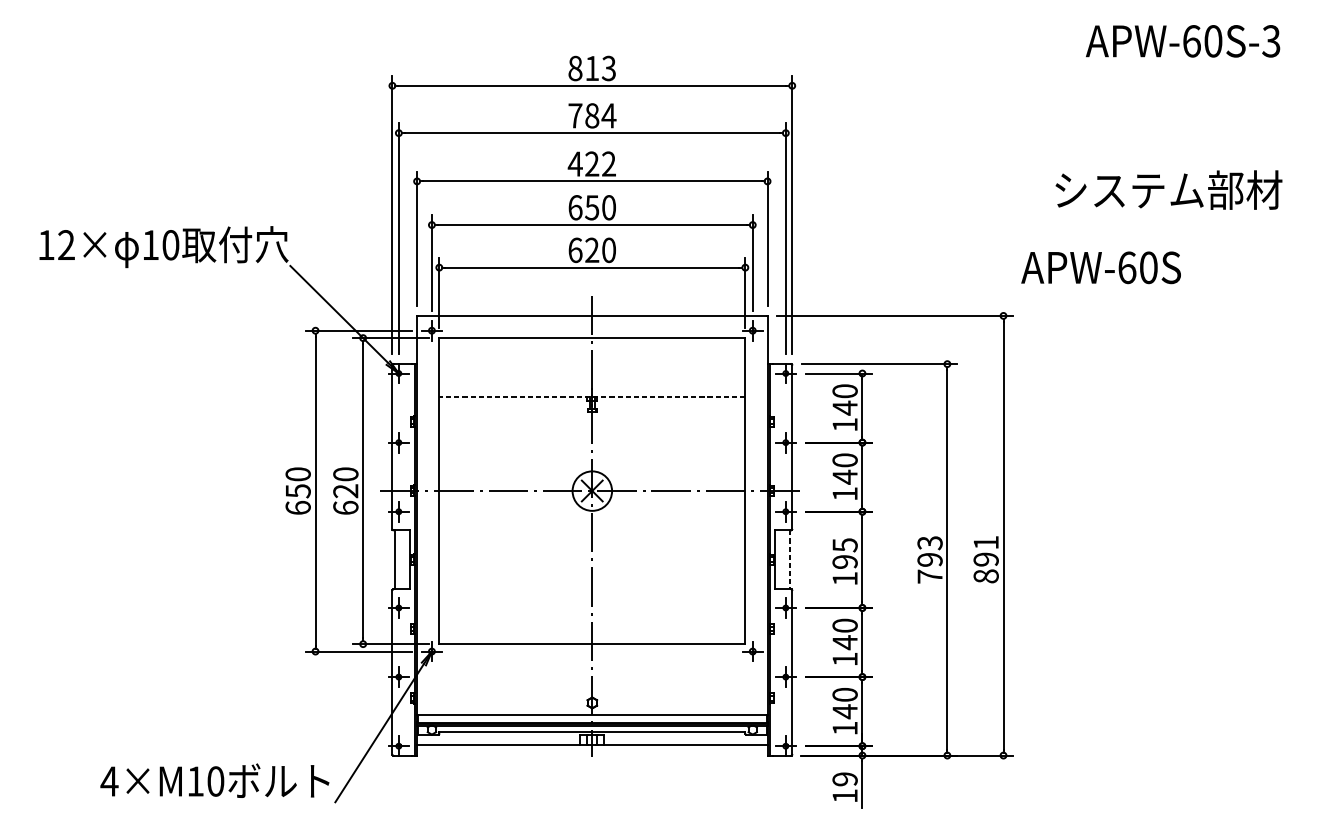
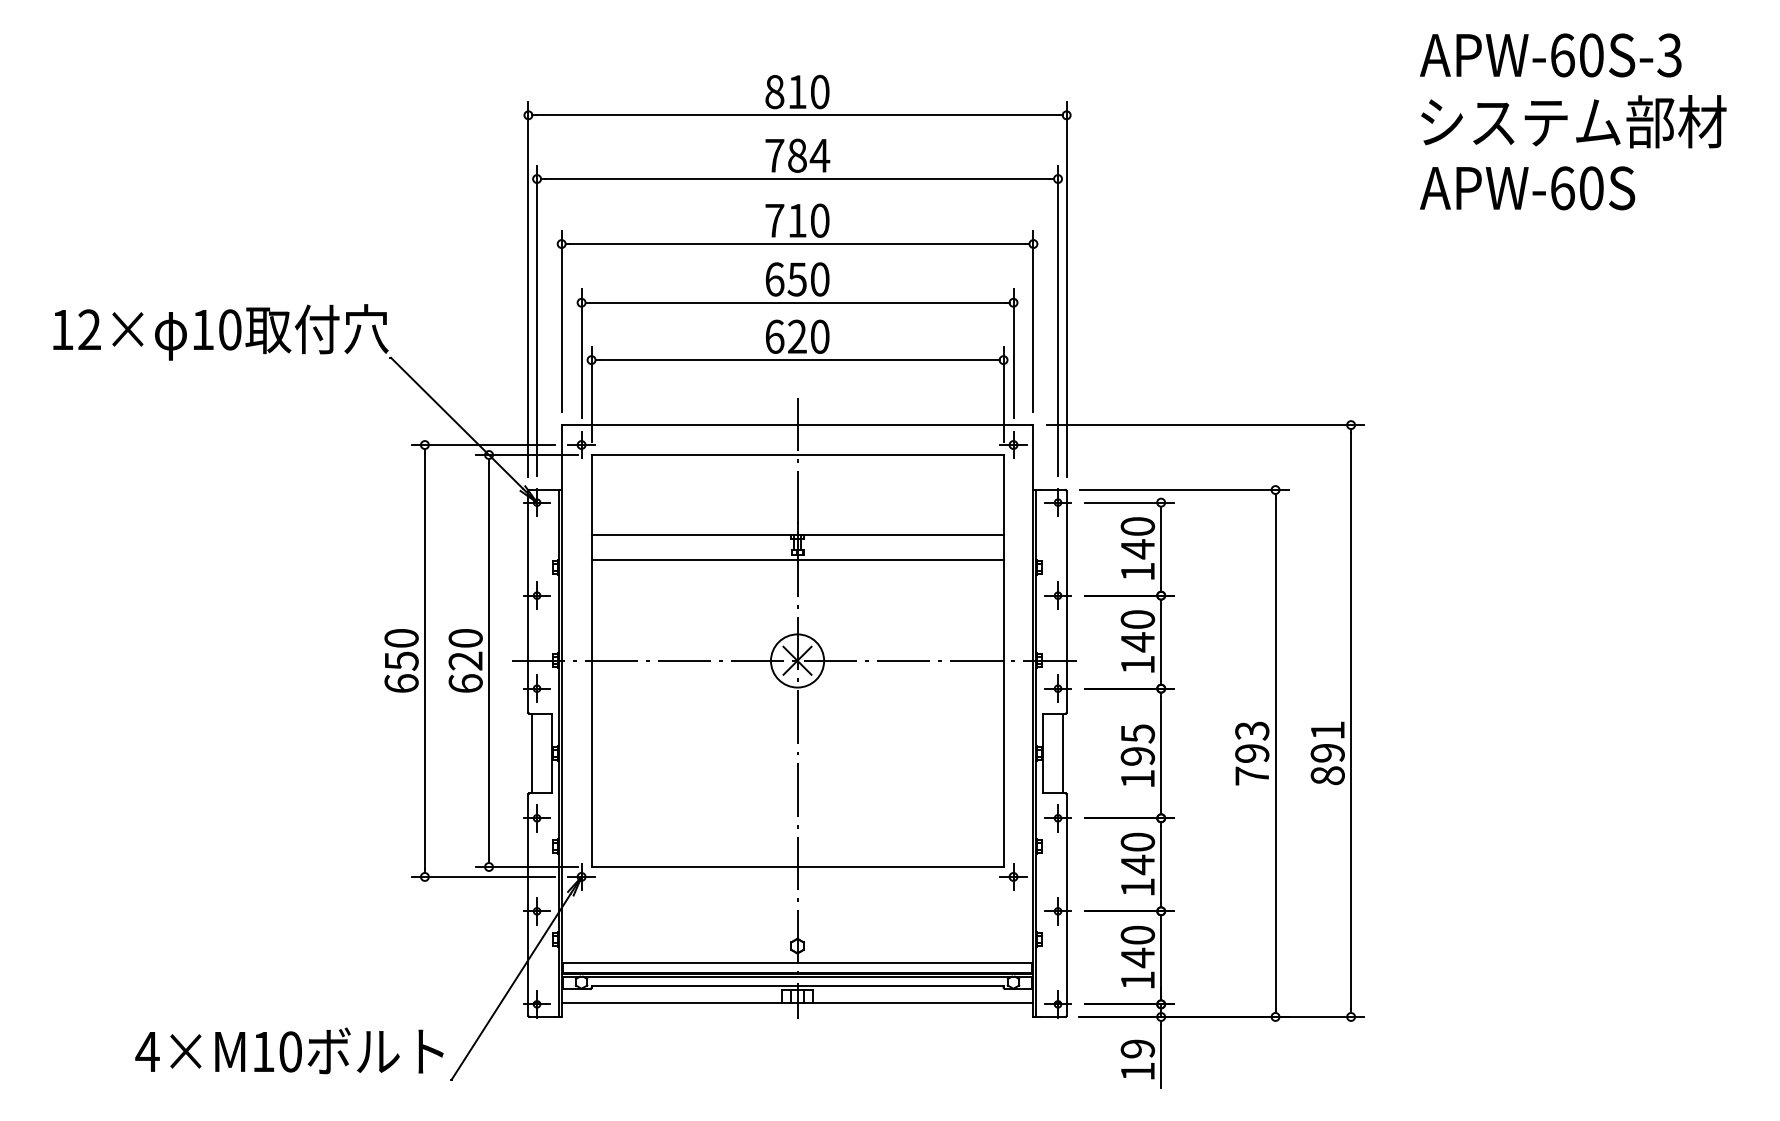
text: (1182, 41) -> (1550, 55), moved
text: (608, 68) -> (819, 92), 813 -> 810
text: (591, 163) -> (796, 220), 422 -> 710
text: (1168, 189) -> (1573, 121), moved
text: (1101, 267) -> (1527, 188), moved
line: (592, 397) -> (797, 534), dashed -> solid
line: (592, 416) -> (797, 560), added
line: (789, 559) -> (1063, 753), dashed -> solid

